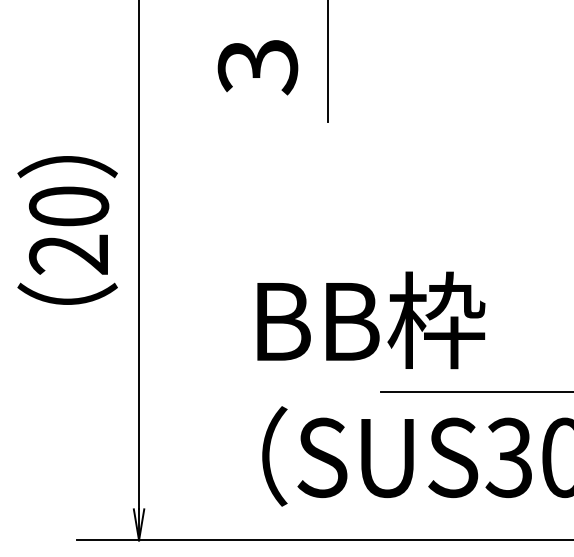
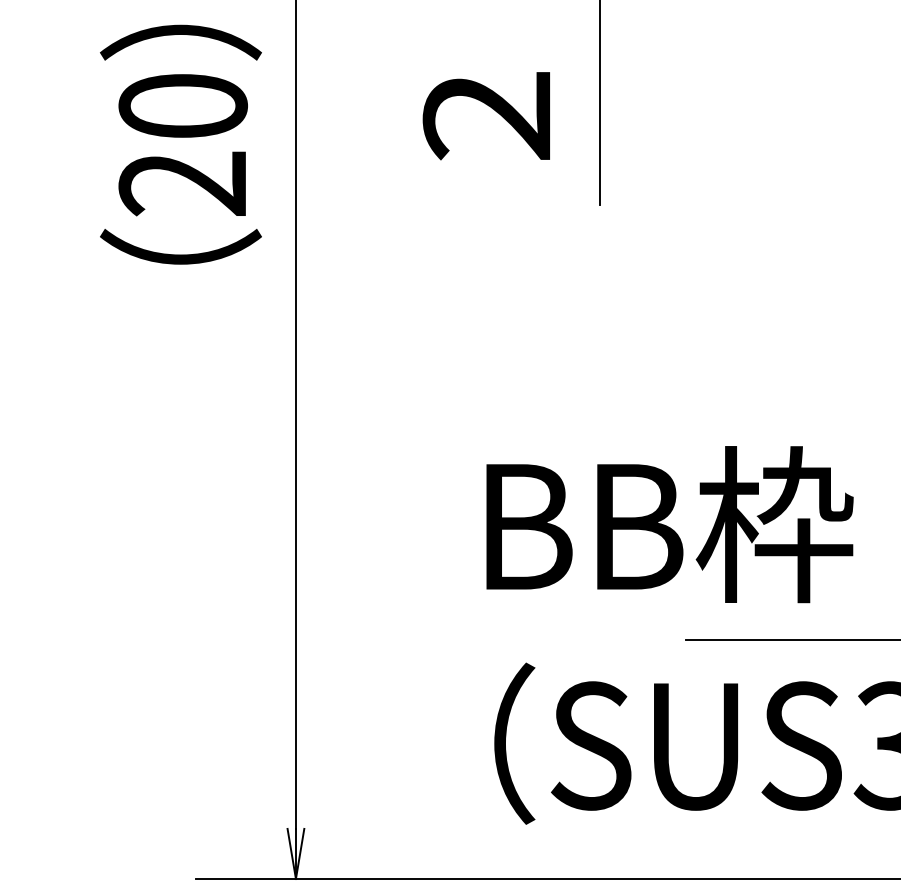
text: (258, 67) -> (488, 117), 3 -> 2
text: (67, 230) -> (180, 144), moved

